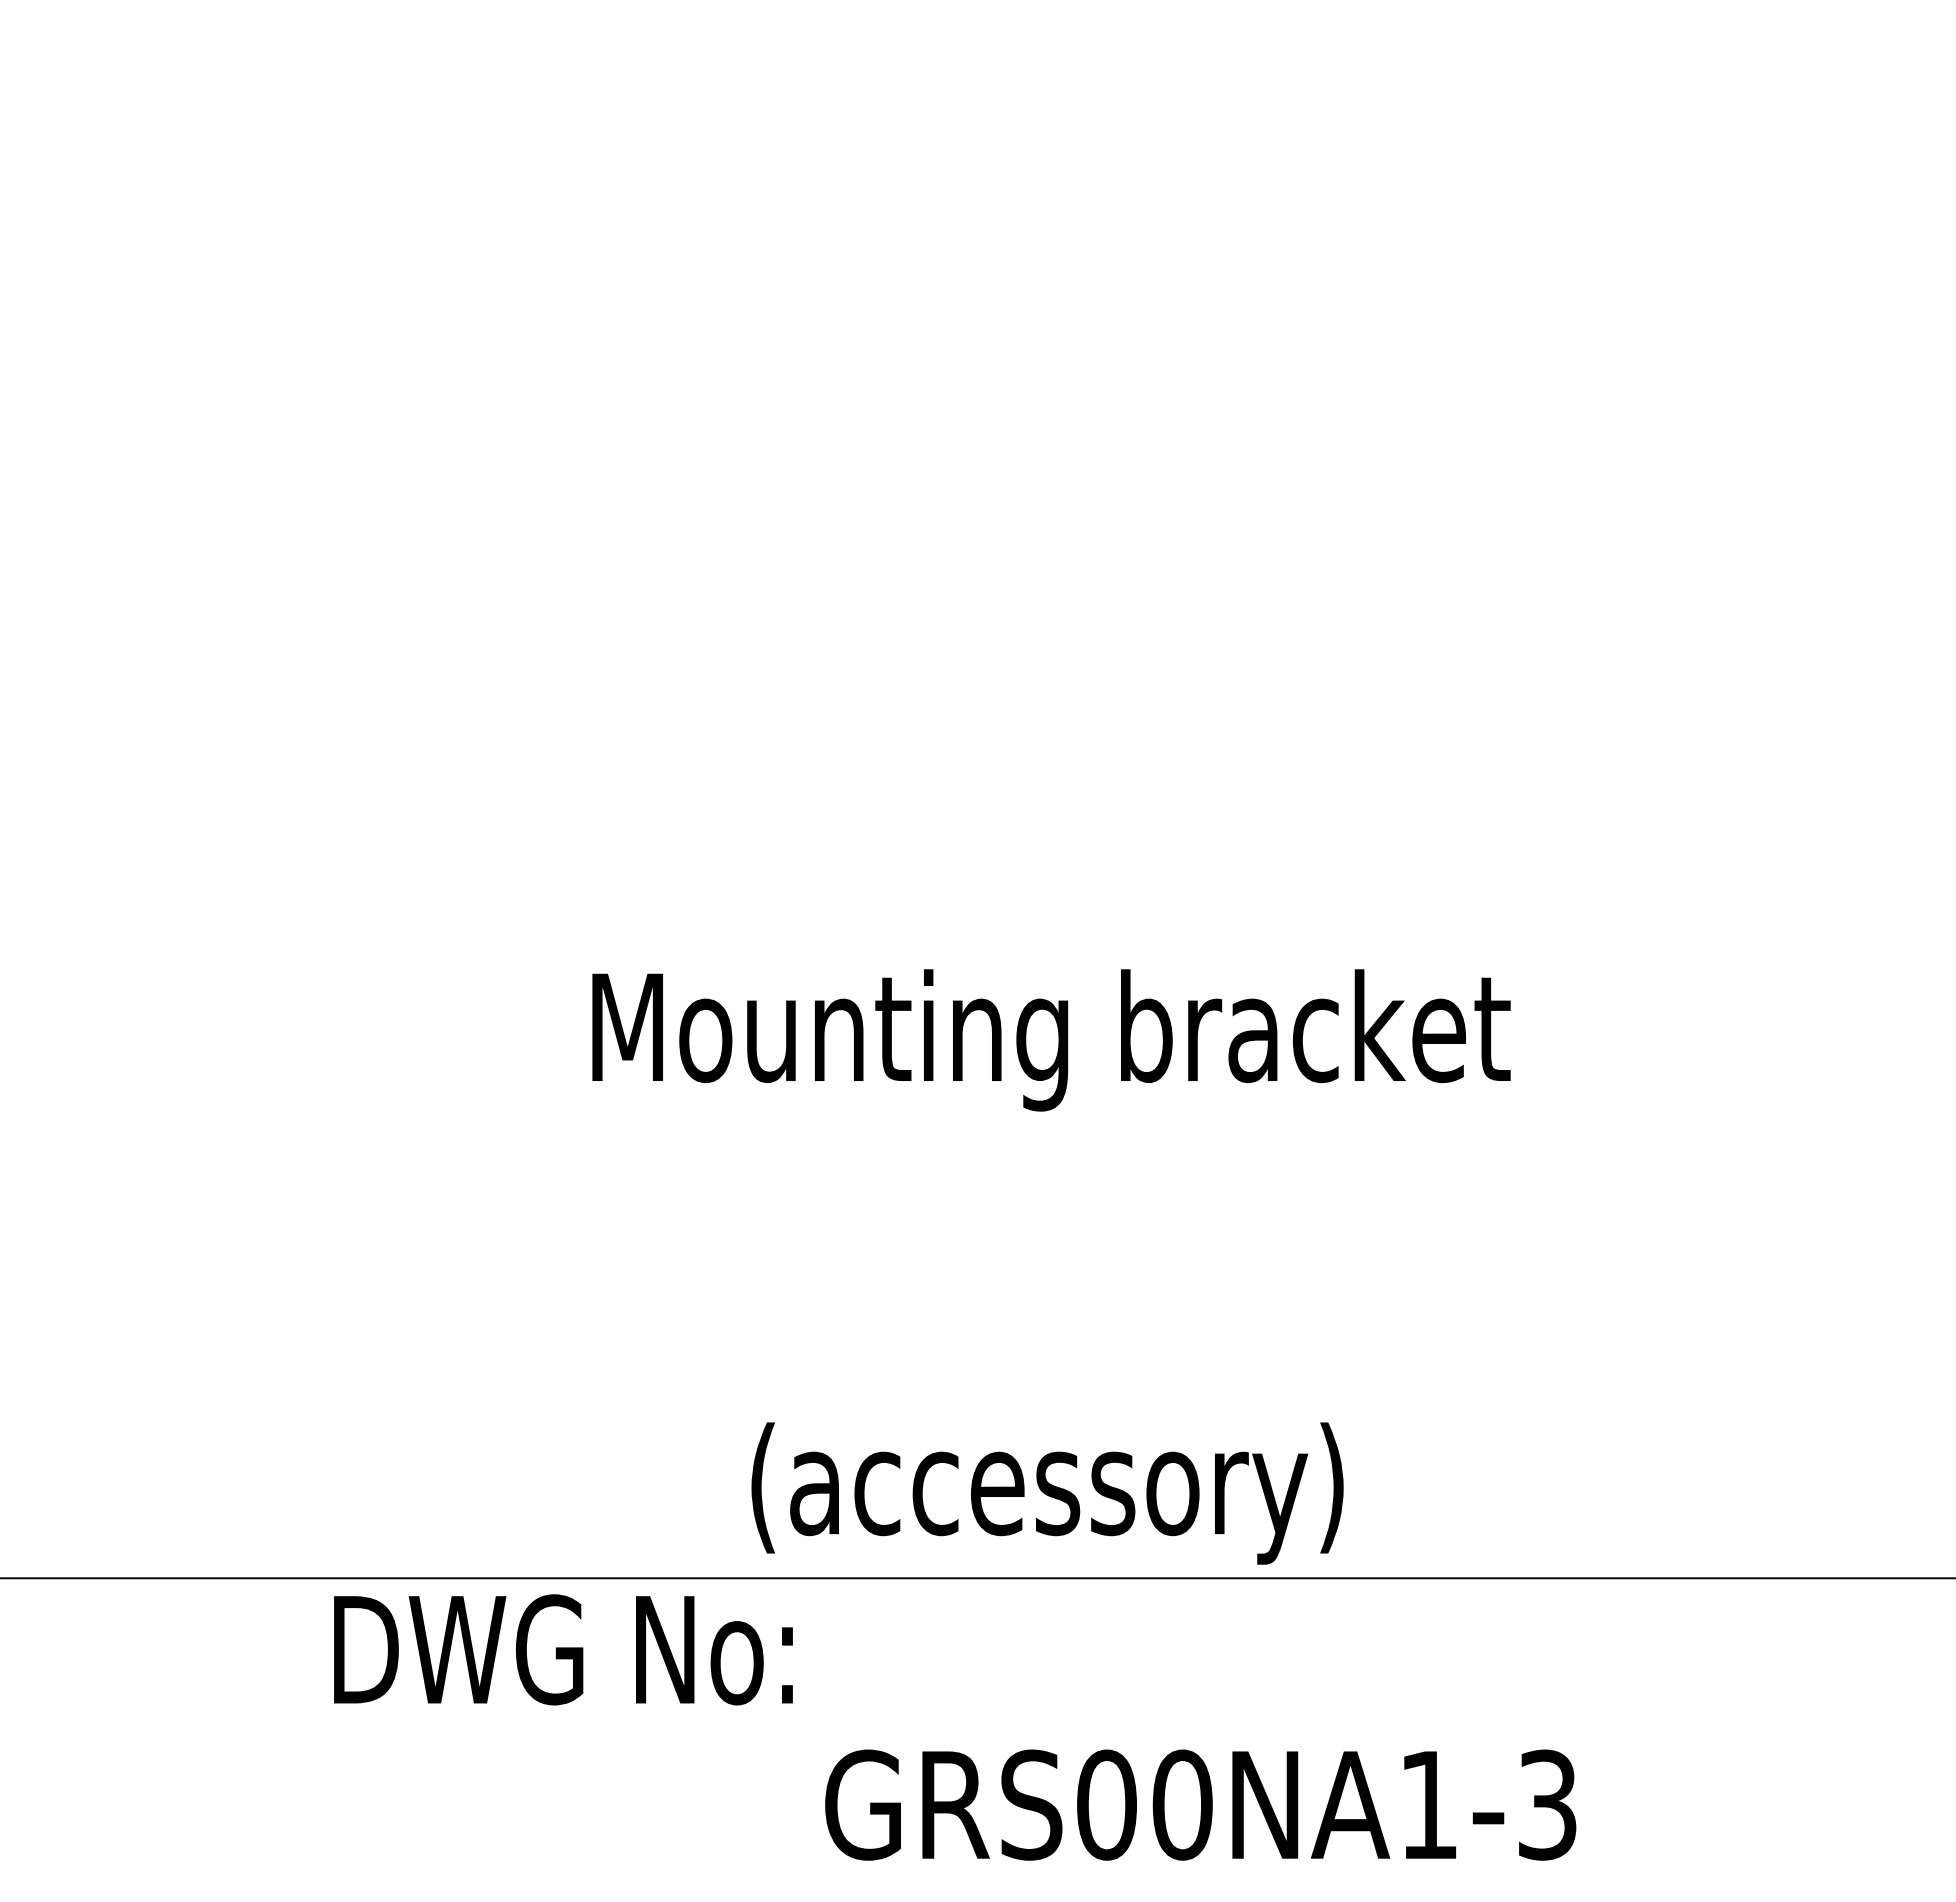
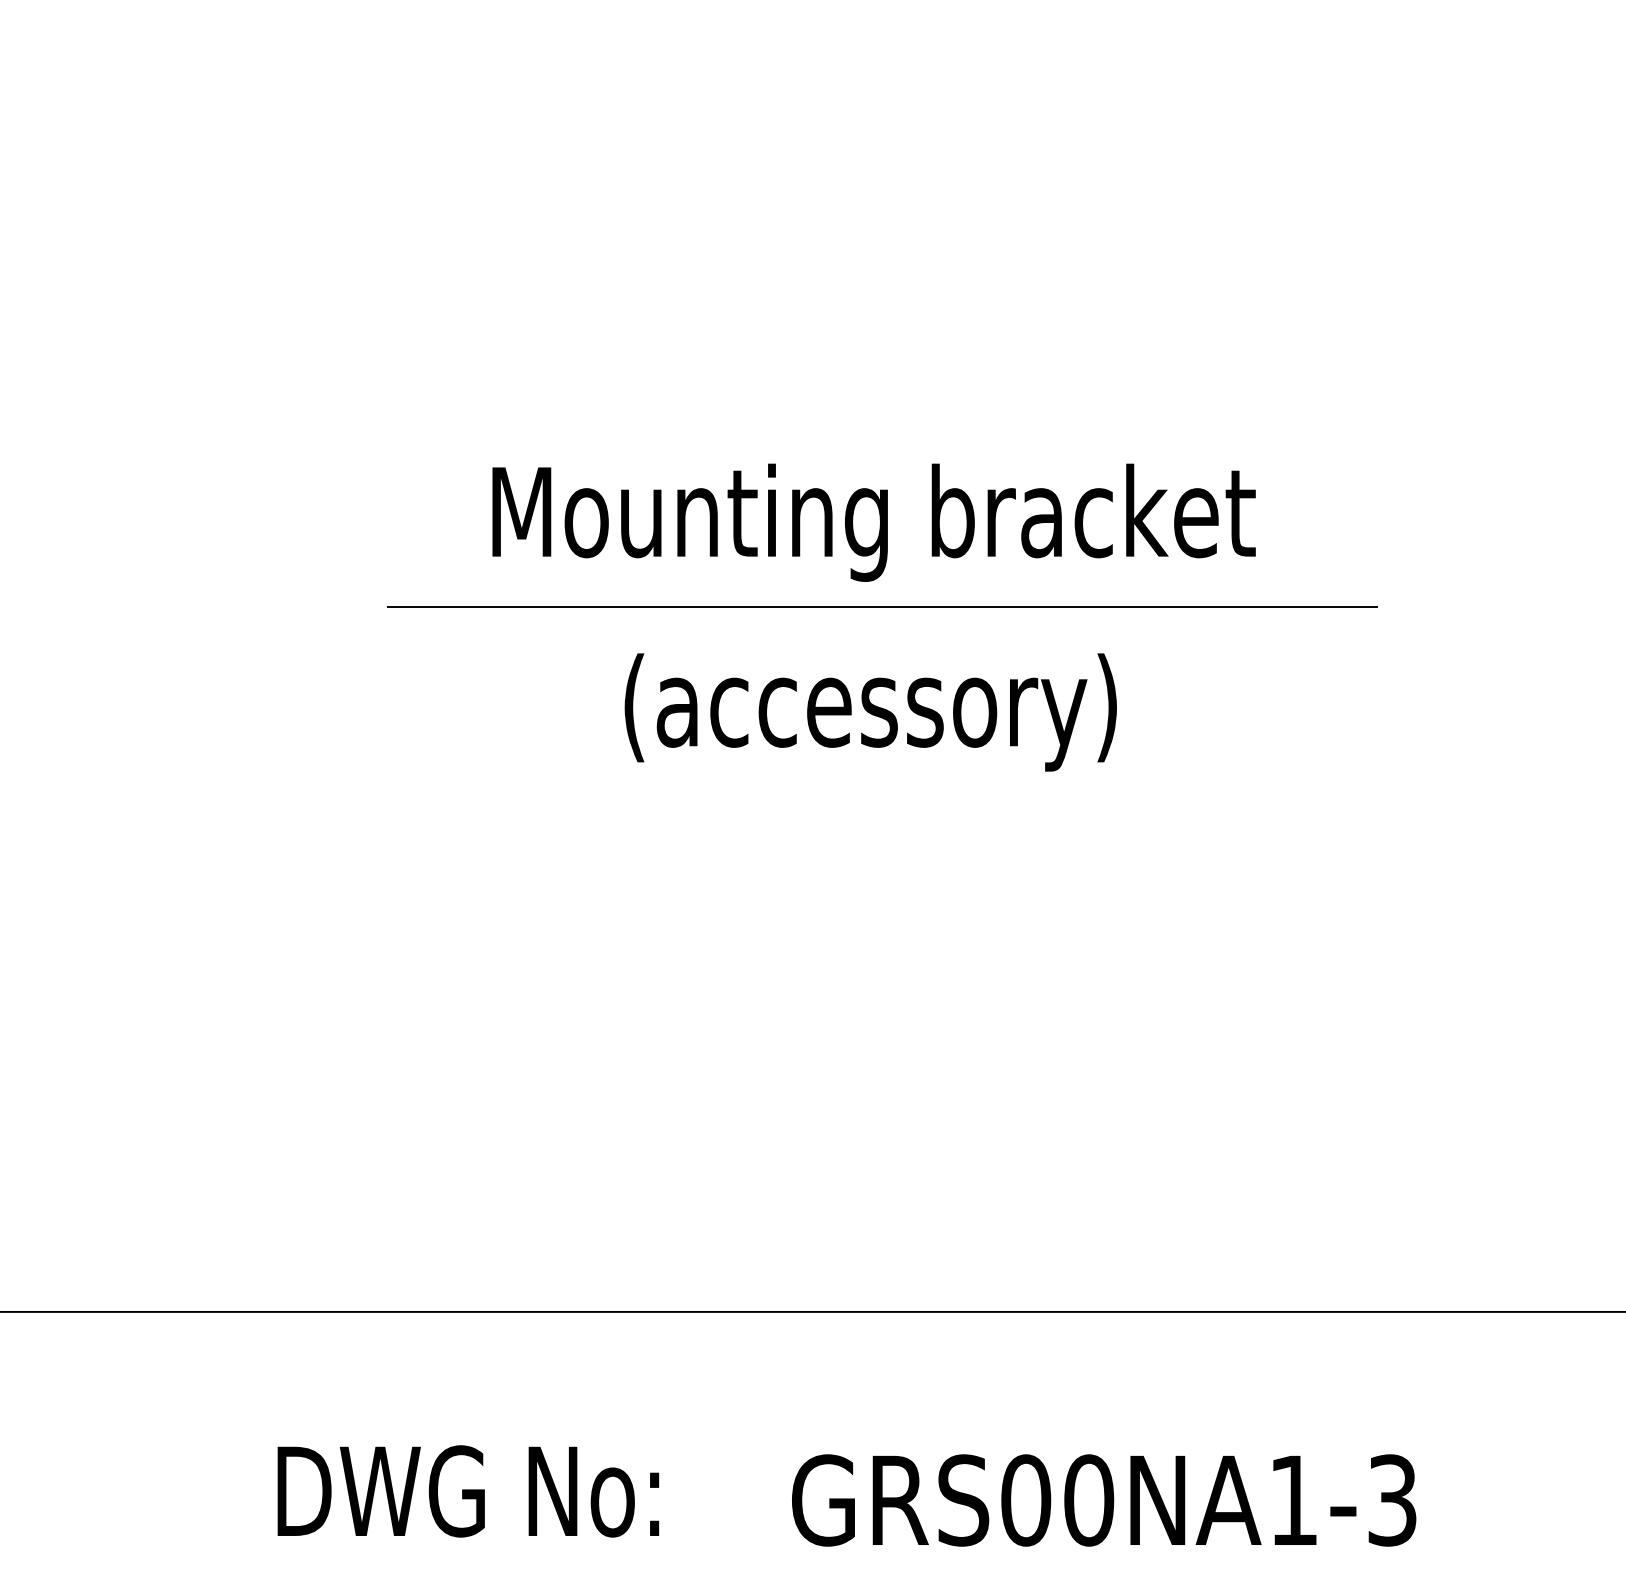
line: (1061, 729) -> (882, 606), added
text: (1050, 1040) -> (873, 522), moved
text: (1047, 1493) -> (870, 712), moved
text: (563, 1649) -> (468, 1491), moved
text: (1201, 1805) -> (1104, 1500), moved

